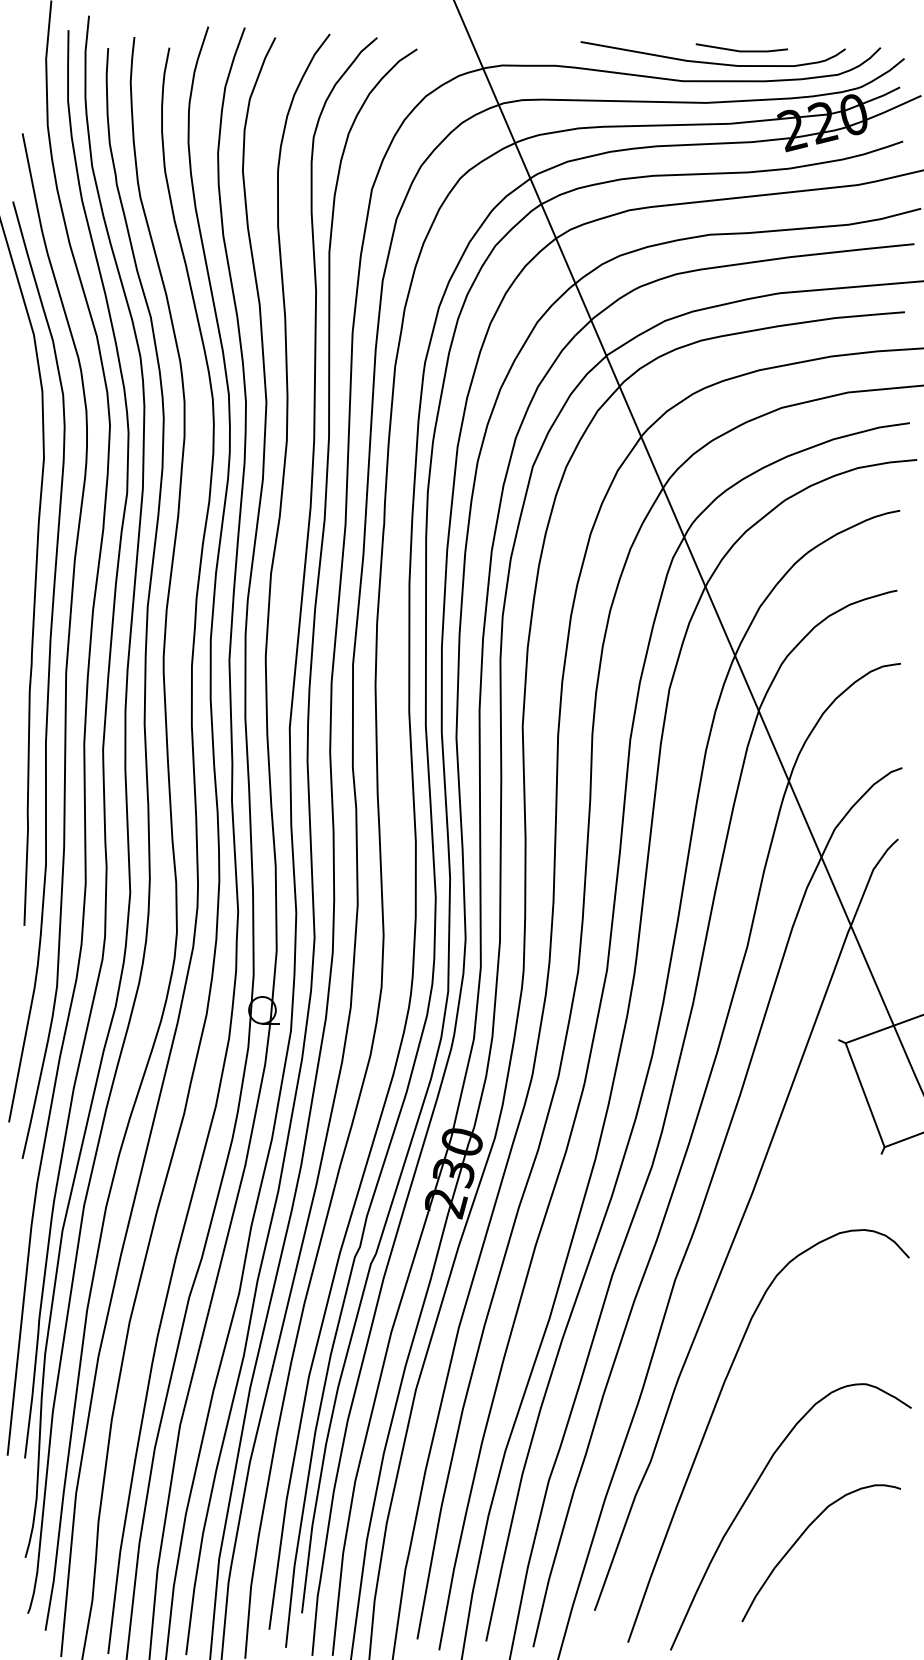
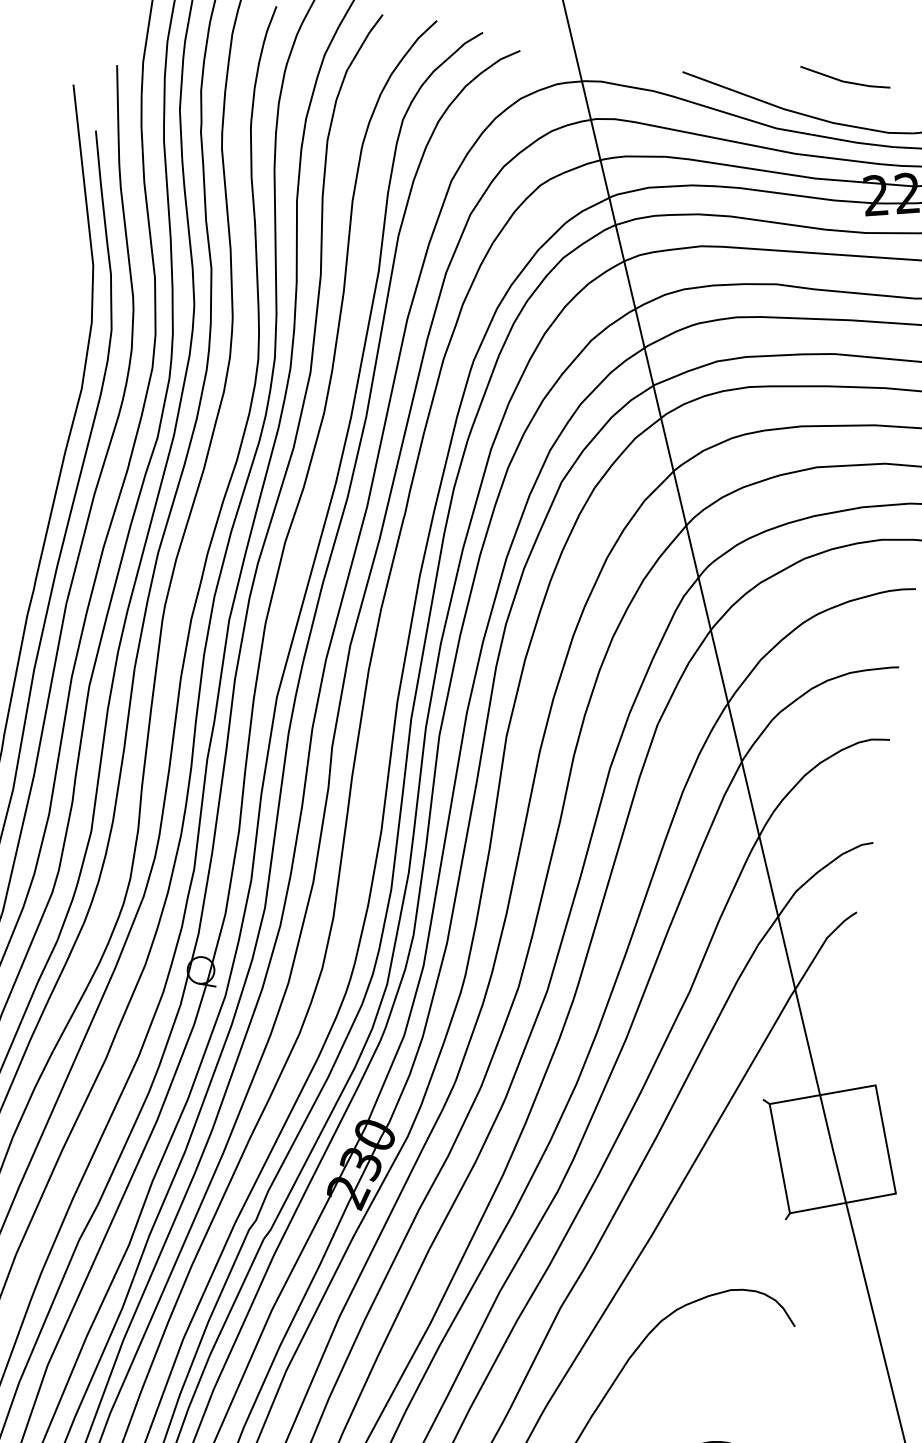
line: (741, 50) -> (844, 80), moved

